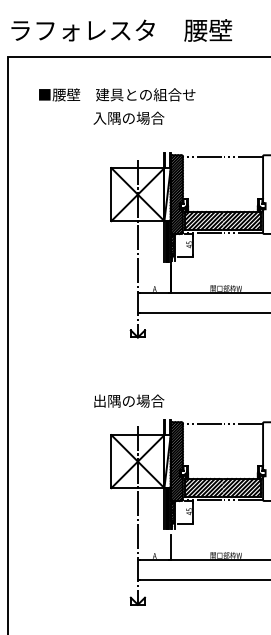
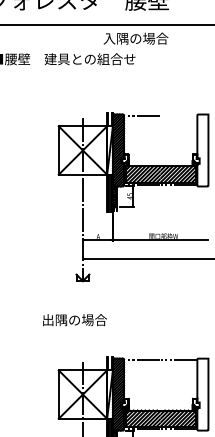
text: (128, 117) -> (135, 37), moved
line: (243, 156) -> (179, 115), removed
text: (129, 400) -> (75, 319), moved

